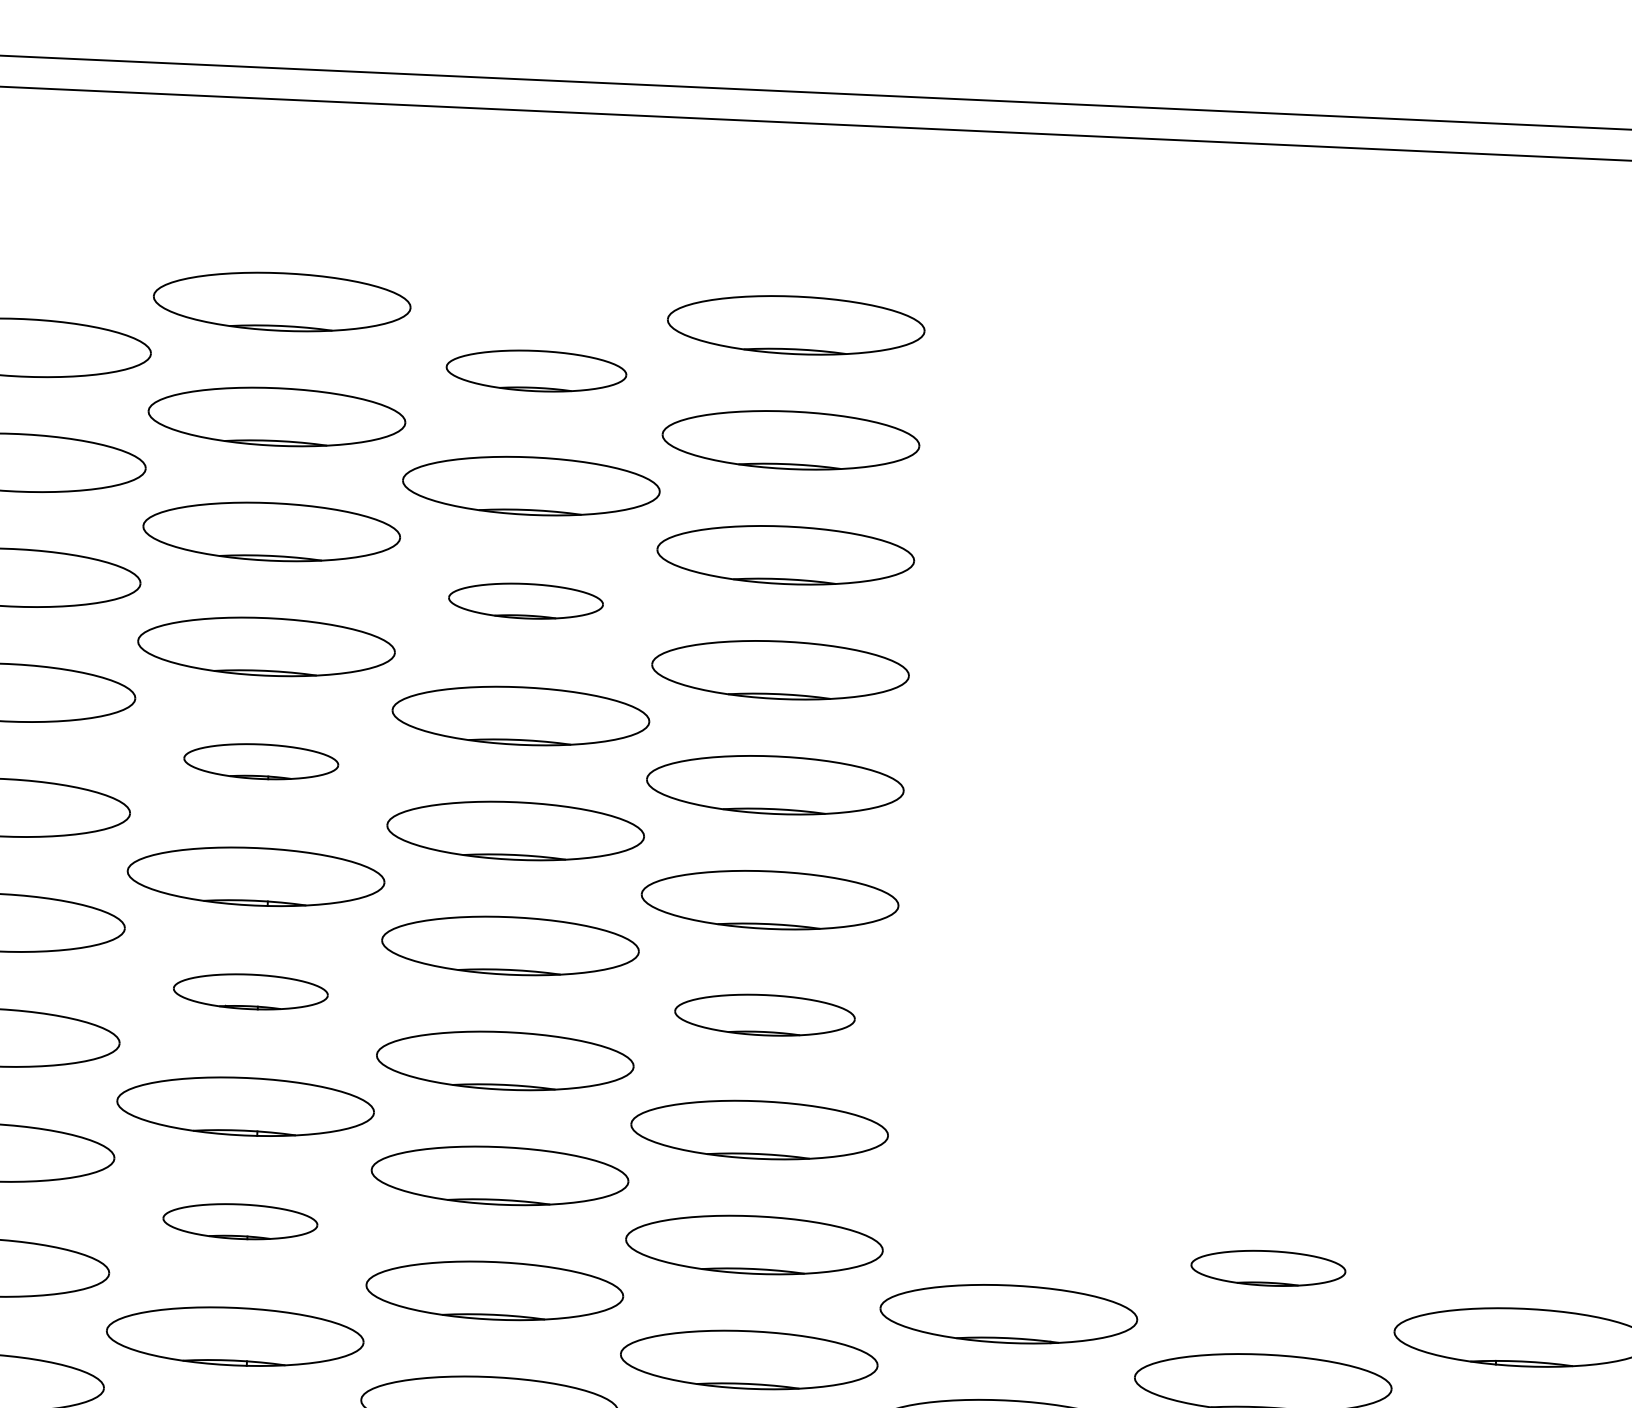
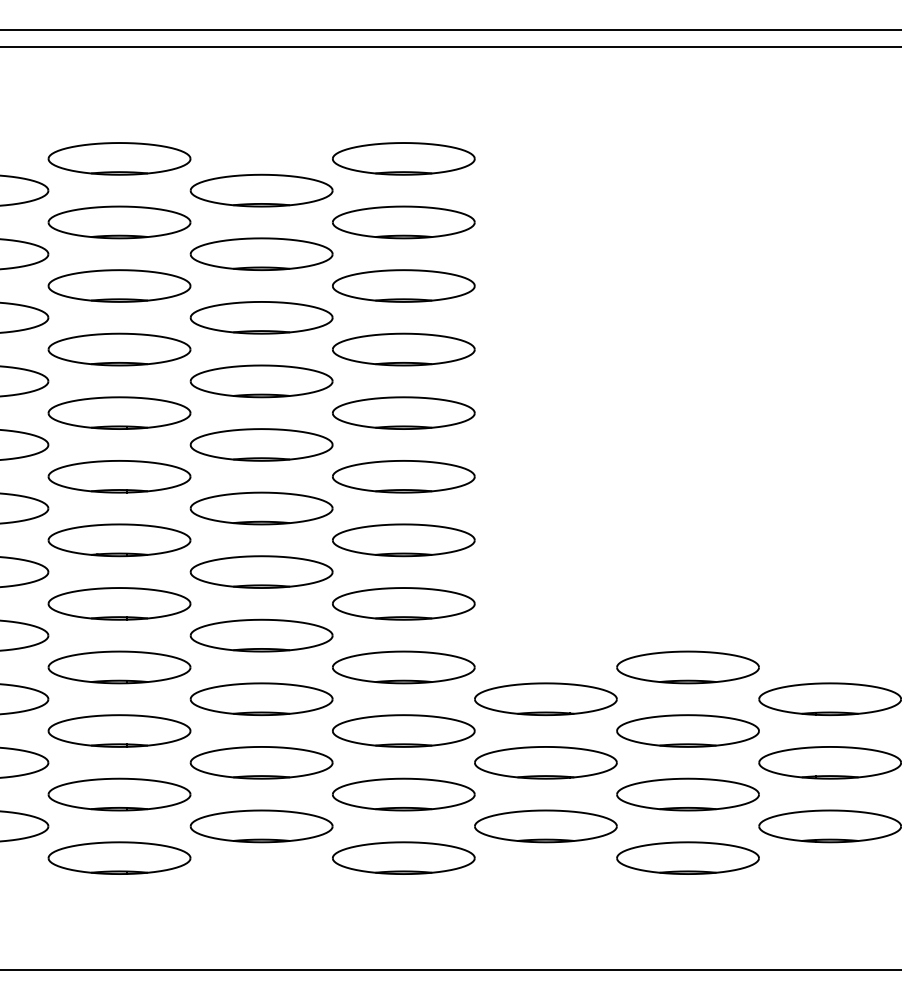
part: (536, 370) -> (261, 190), size x1.43
part: (525, 600) -> (261, 317), size x1.67
part: (261, 760) -> (119, 412), size x1.67
part: (250, 992) -> (119, 540), size x1.67
part: (764, 1015) -> (403, 540), size x1.43
part: (240, 1221) -> (119, 667), size x1.67
part: (1267, 1268) -> (687, 667), size x1.67

